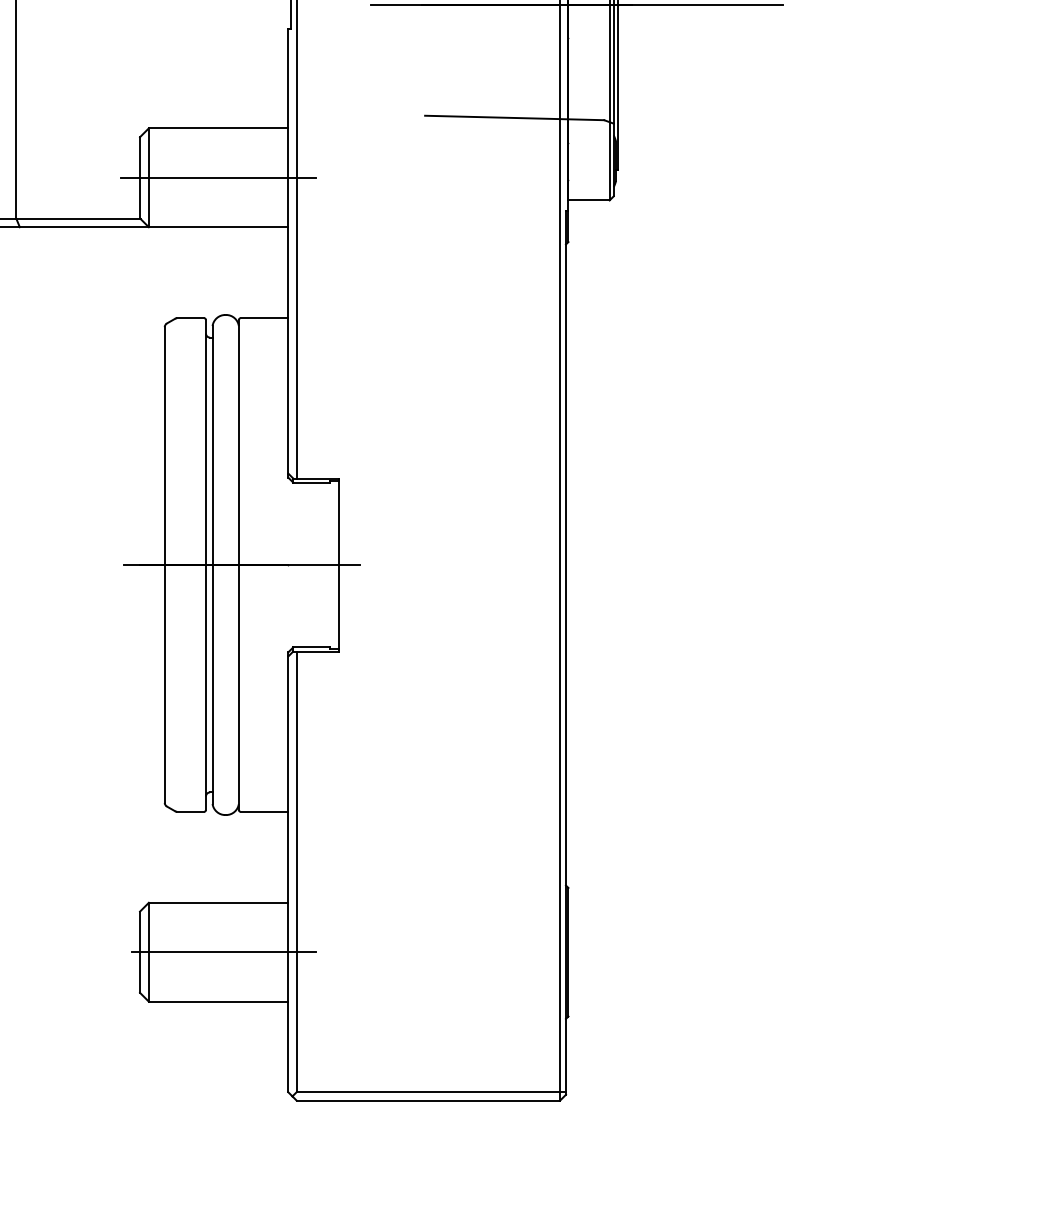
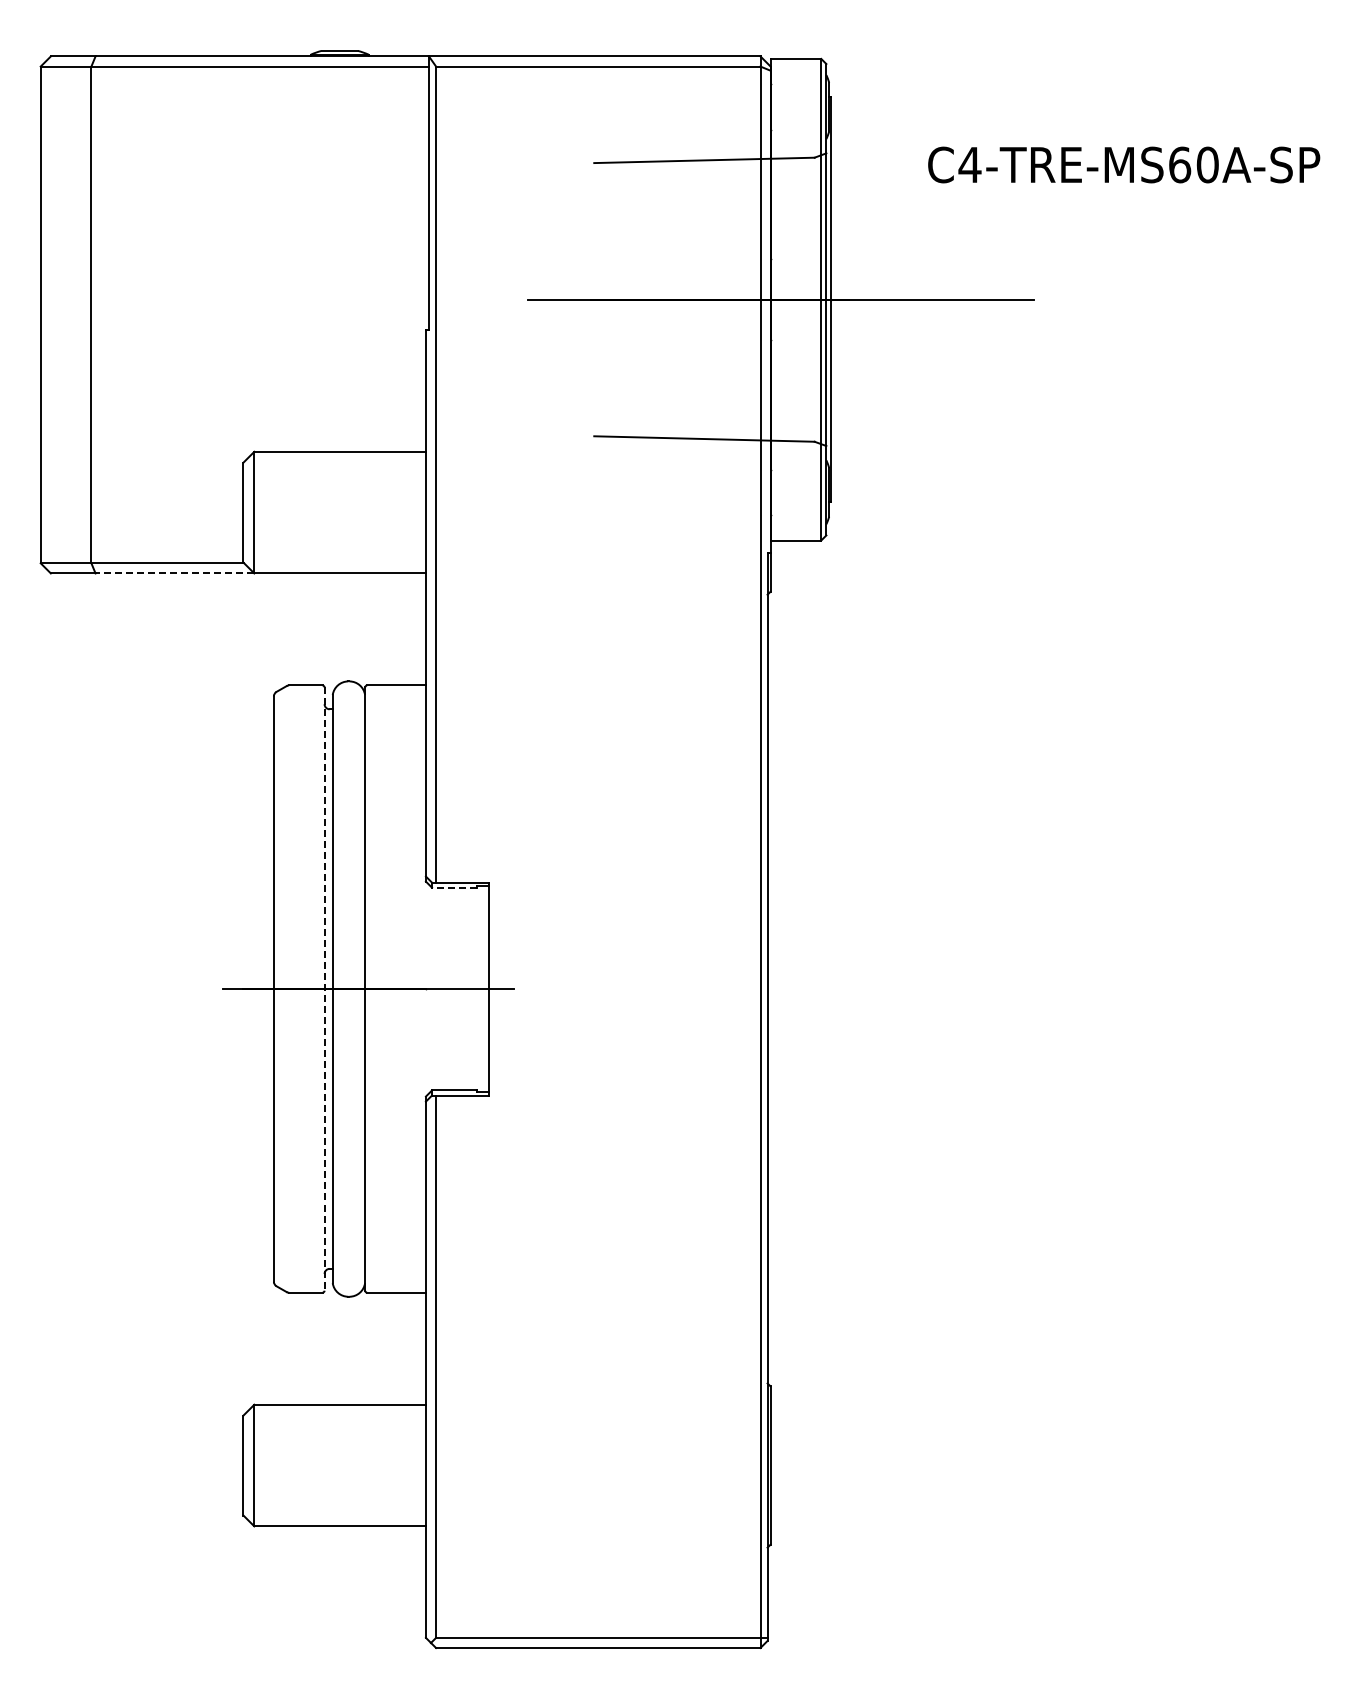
line: (218, 177) -> (340, 512), removed
line: (83, 227) -> (174, 573), solid -> dashed
line: (310, 482) -> (453, 887), solid -> dashed
line: (205, 565) -> (324, 989), solid -> dashed
line: (223, 952) -> (346, 1465), removed

